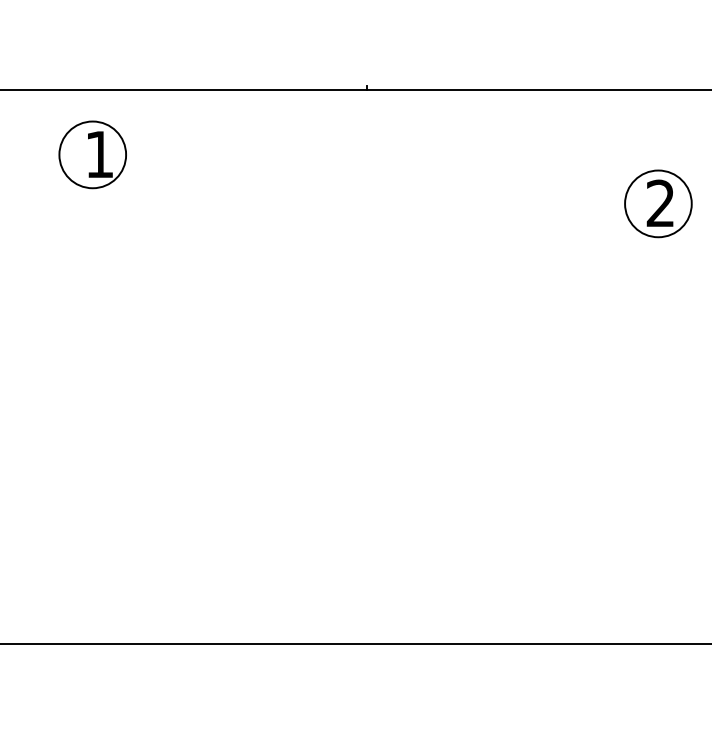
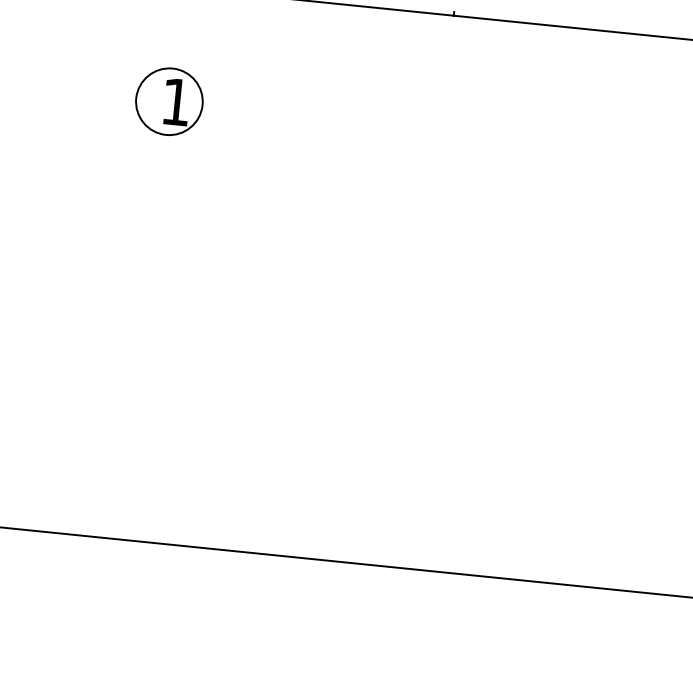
part: (92, 154) -> (169, 101), moved

